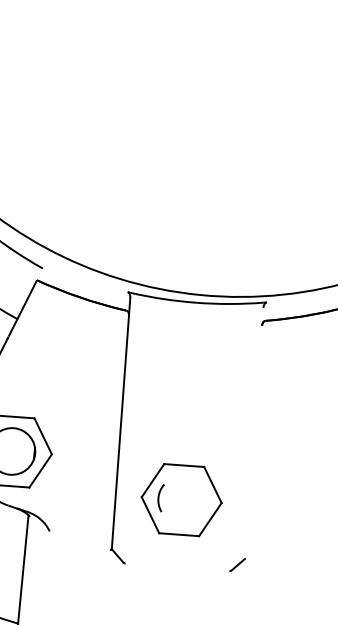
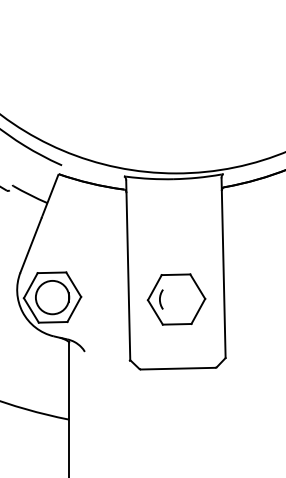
line: (254, 433) -> (223, 268), added
part: (181, 500) -> (176, 299), moved
line: (177, 567) -> (178, 368), added

